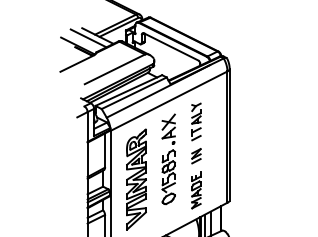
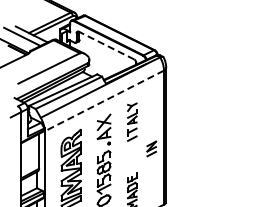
line: (170, 46) -> (105, 45), solid -> dashed
line: (169, 101) -> (104, 101), solid -> dashed
part: (196, 156) -> (151, 149), moved

